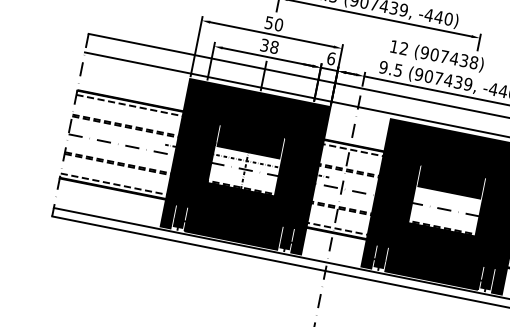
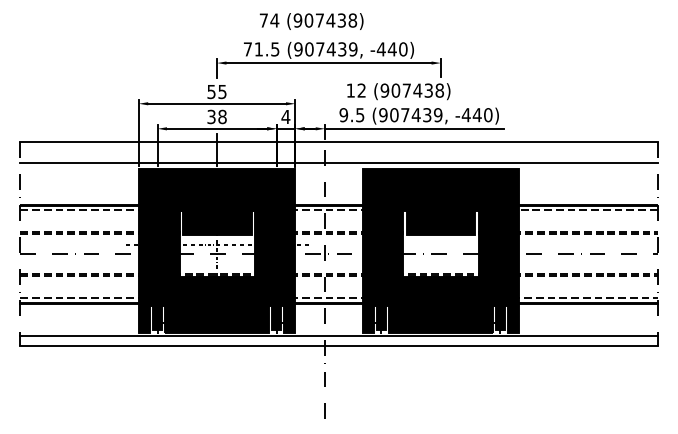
text: (279, 24) -> (222, 91), 50 -> 55
text: (331, 58) -> (285, 116), 6 -> 4

